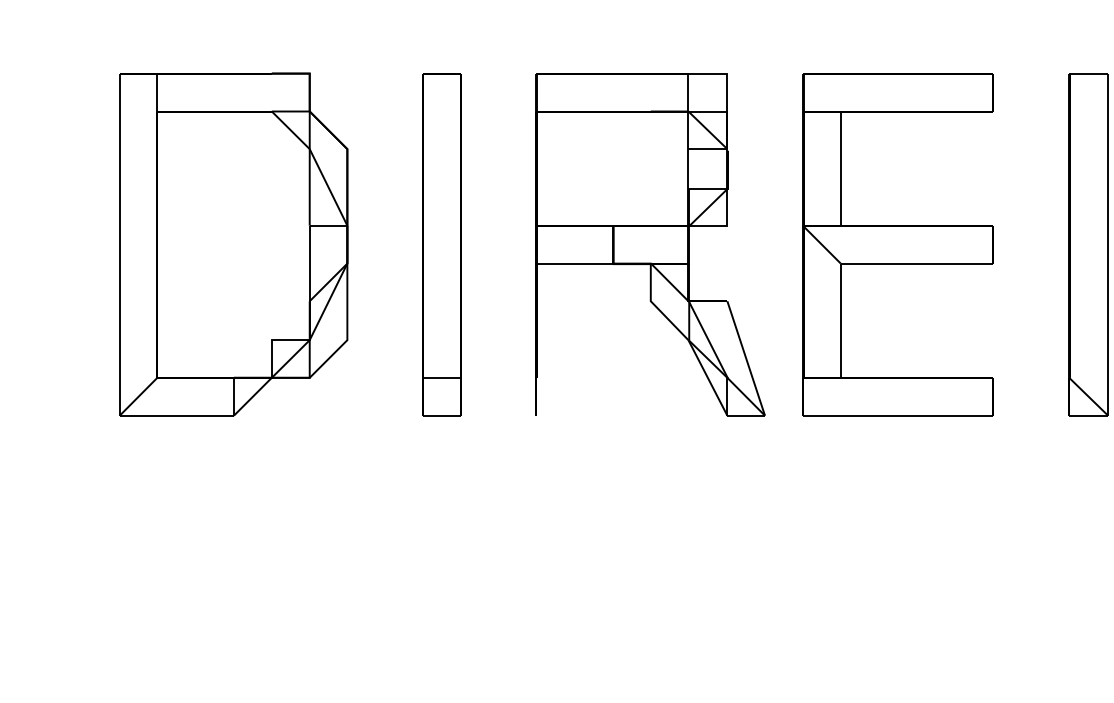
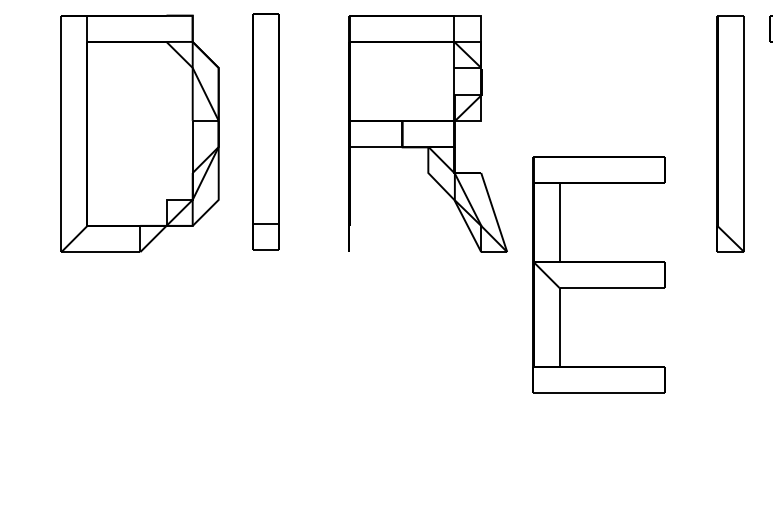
part: (441, 244) -> (265, 131), moved
part: (897, 244) -> (598, 274), moved

